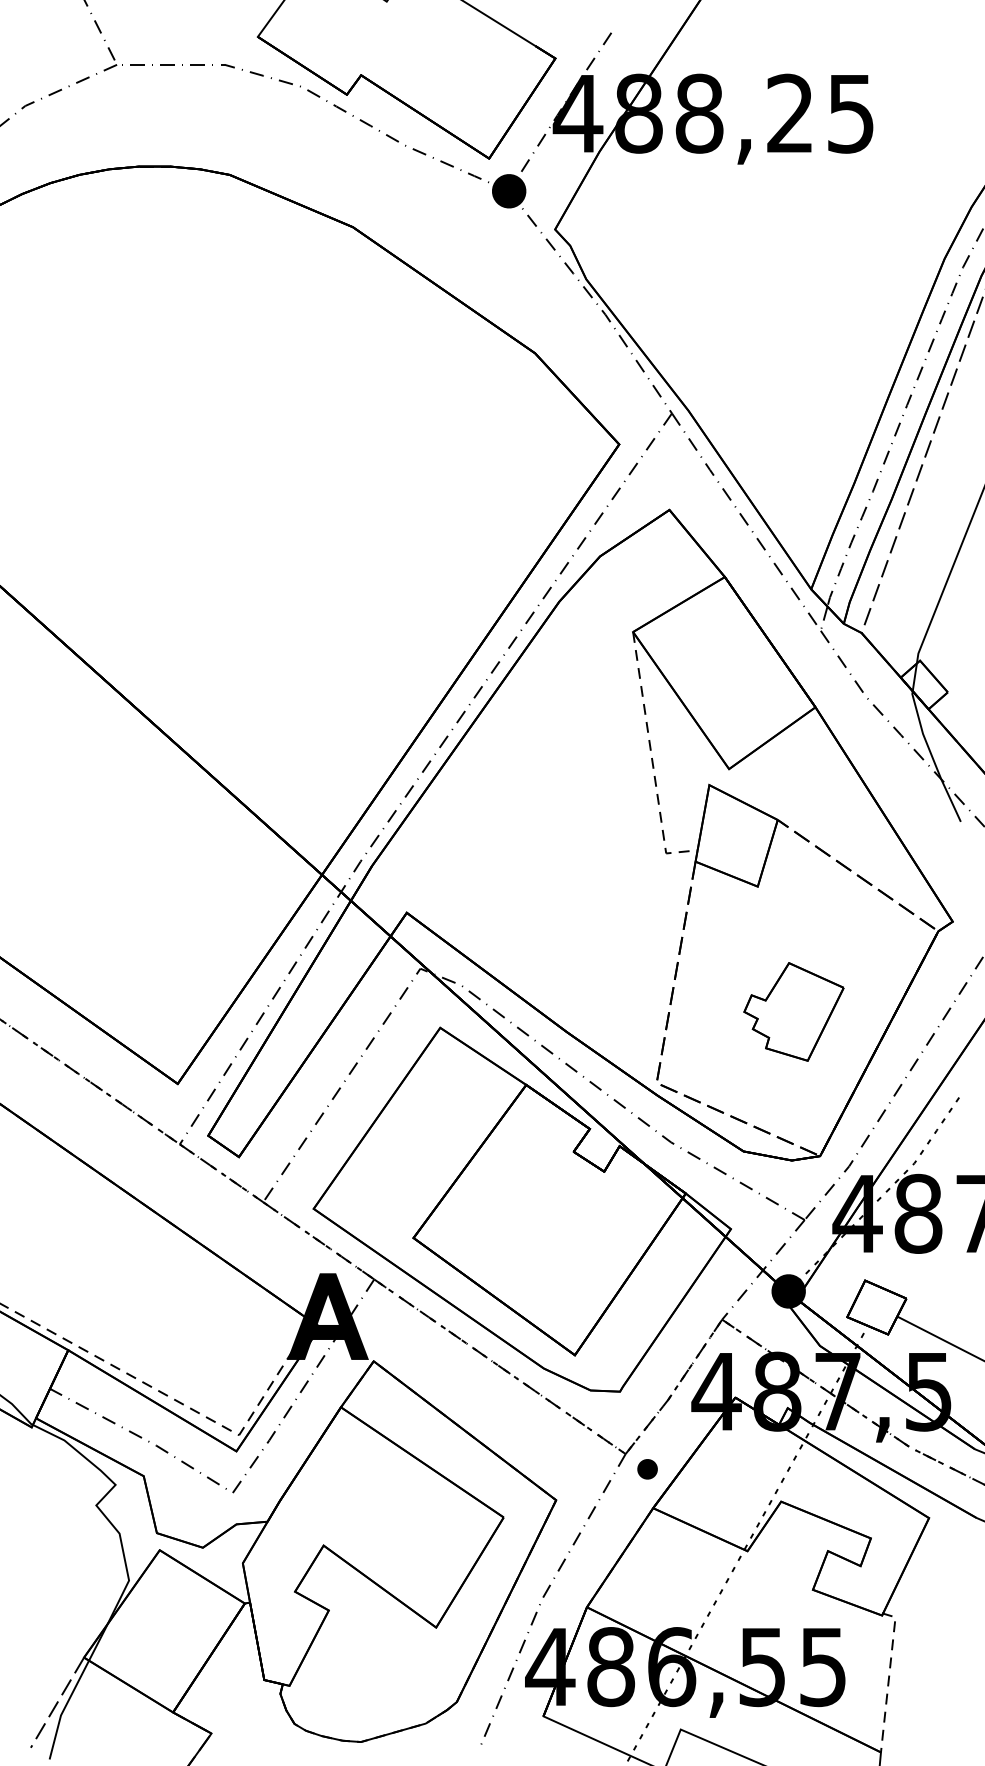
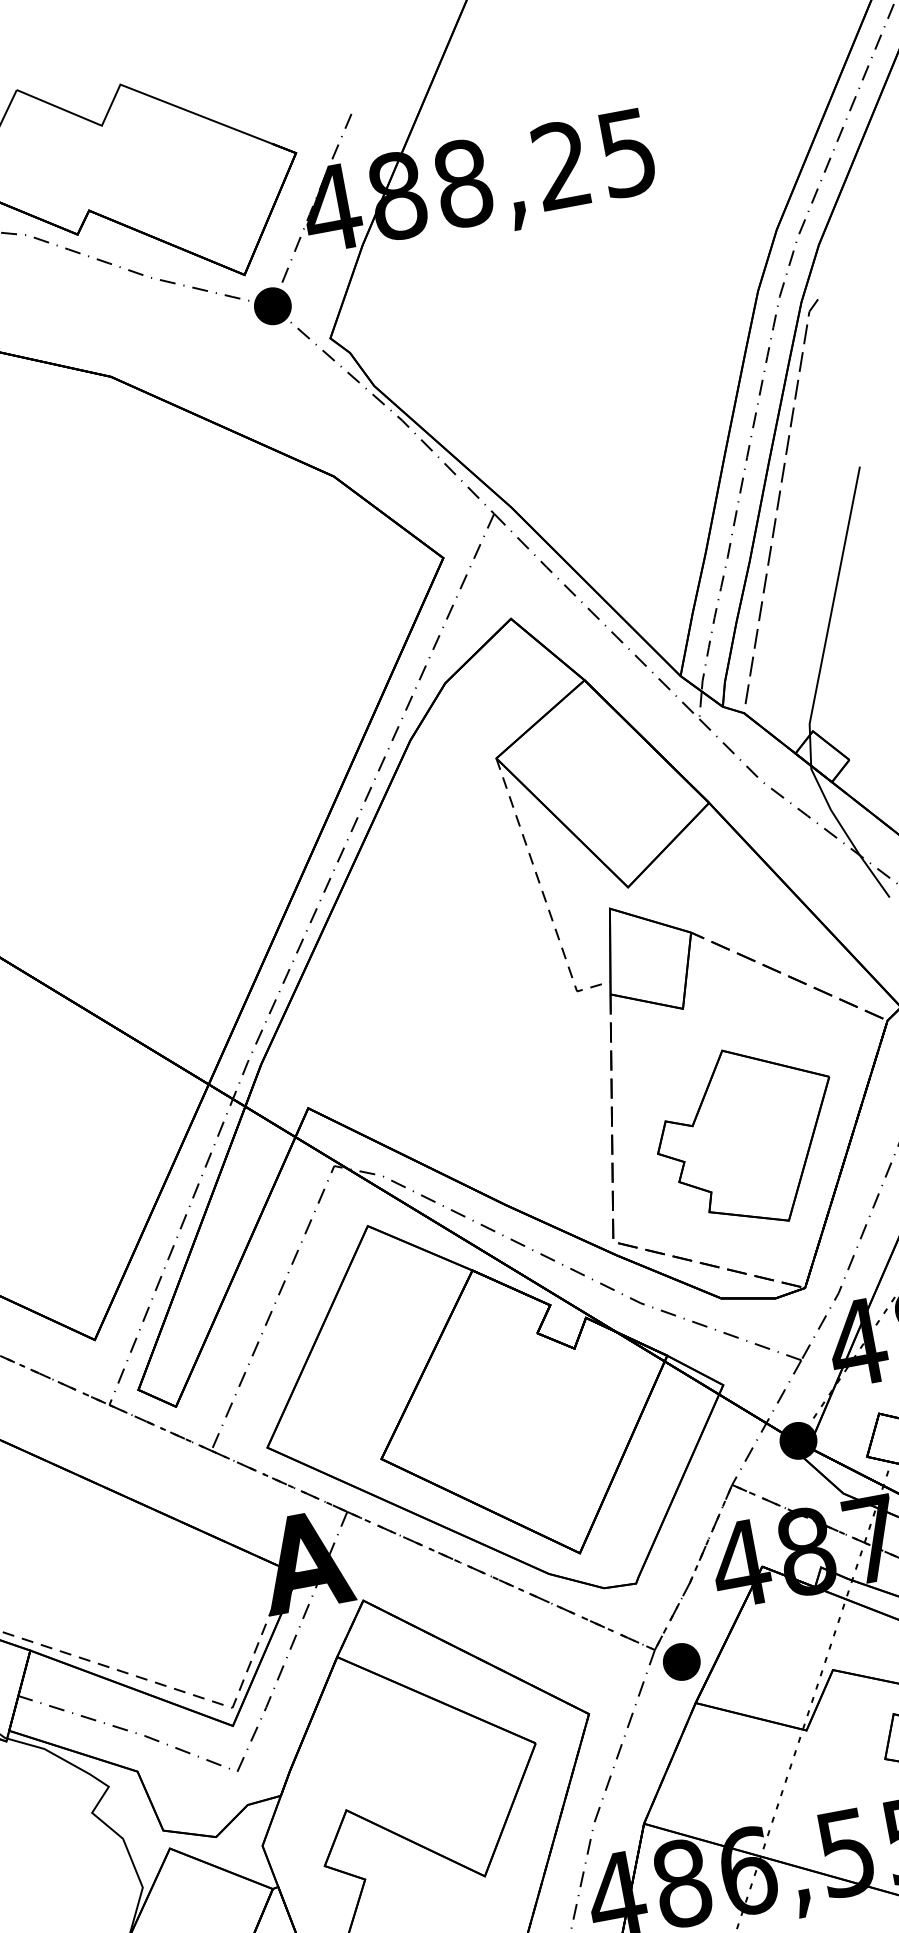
part: (793, 1011) -> (746, 1136), size x1.67
part: (647, 1469) -> (681, 1662), size x1.67

